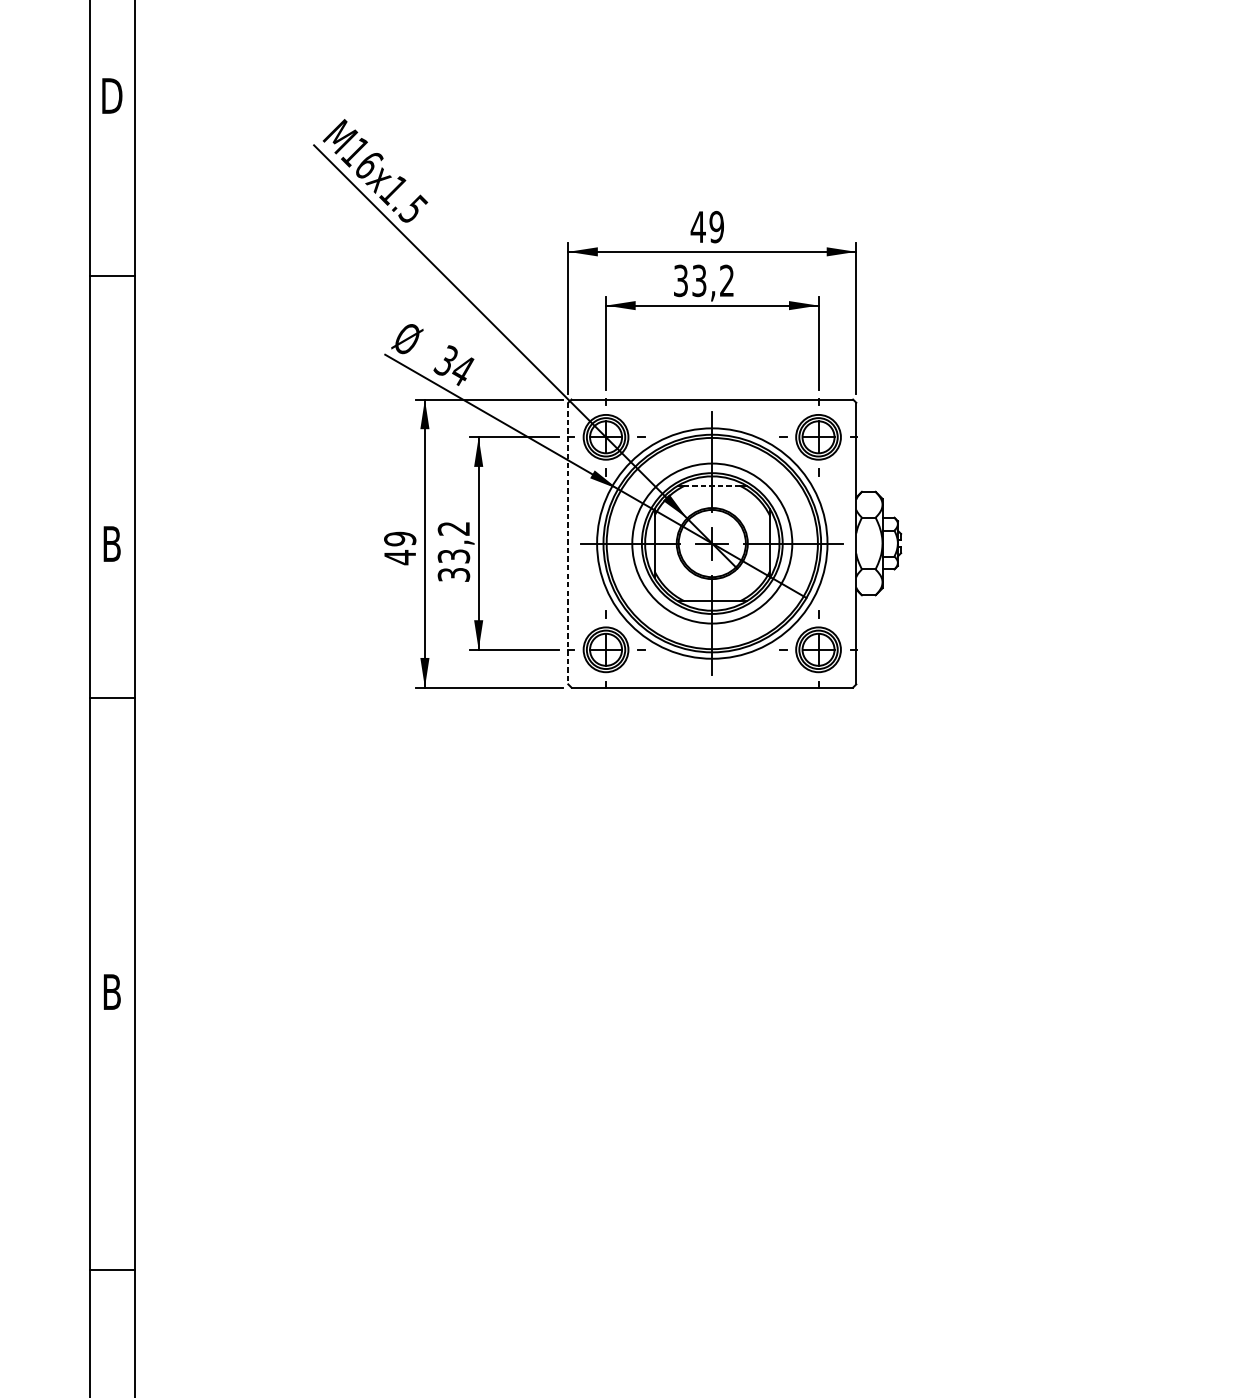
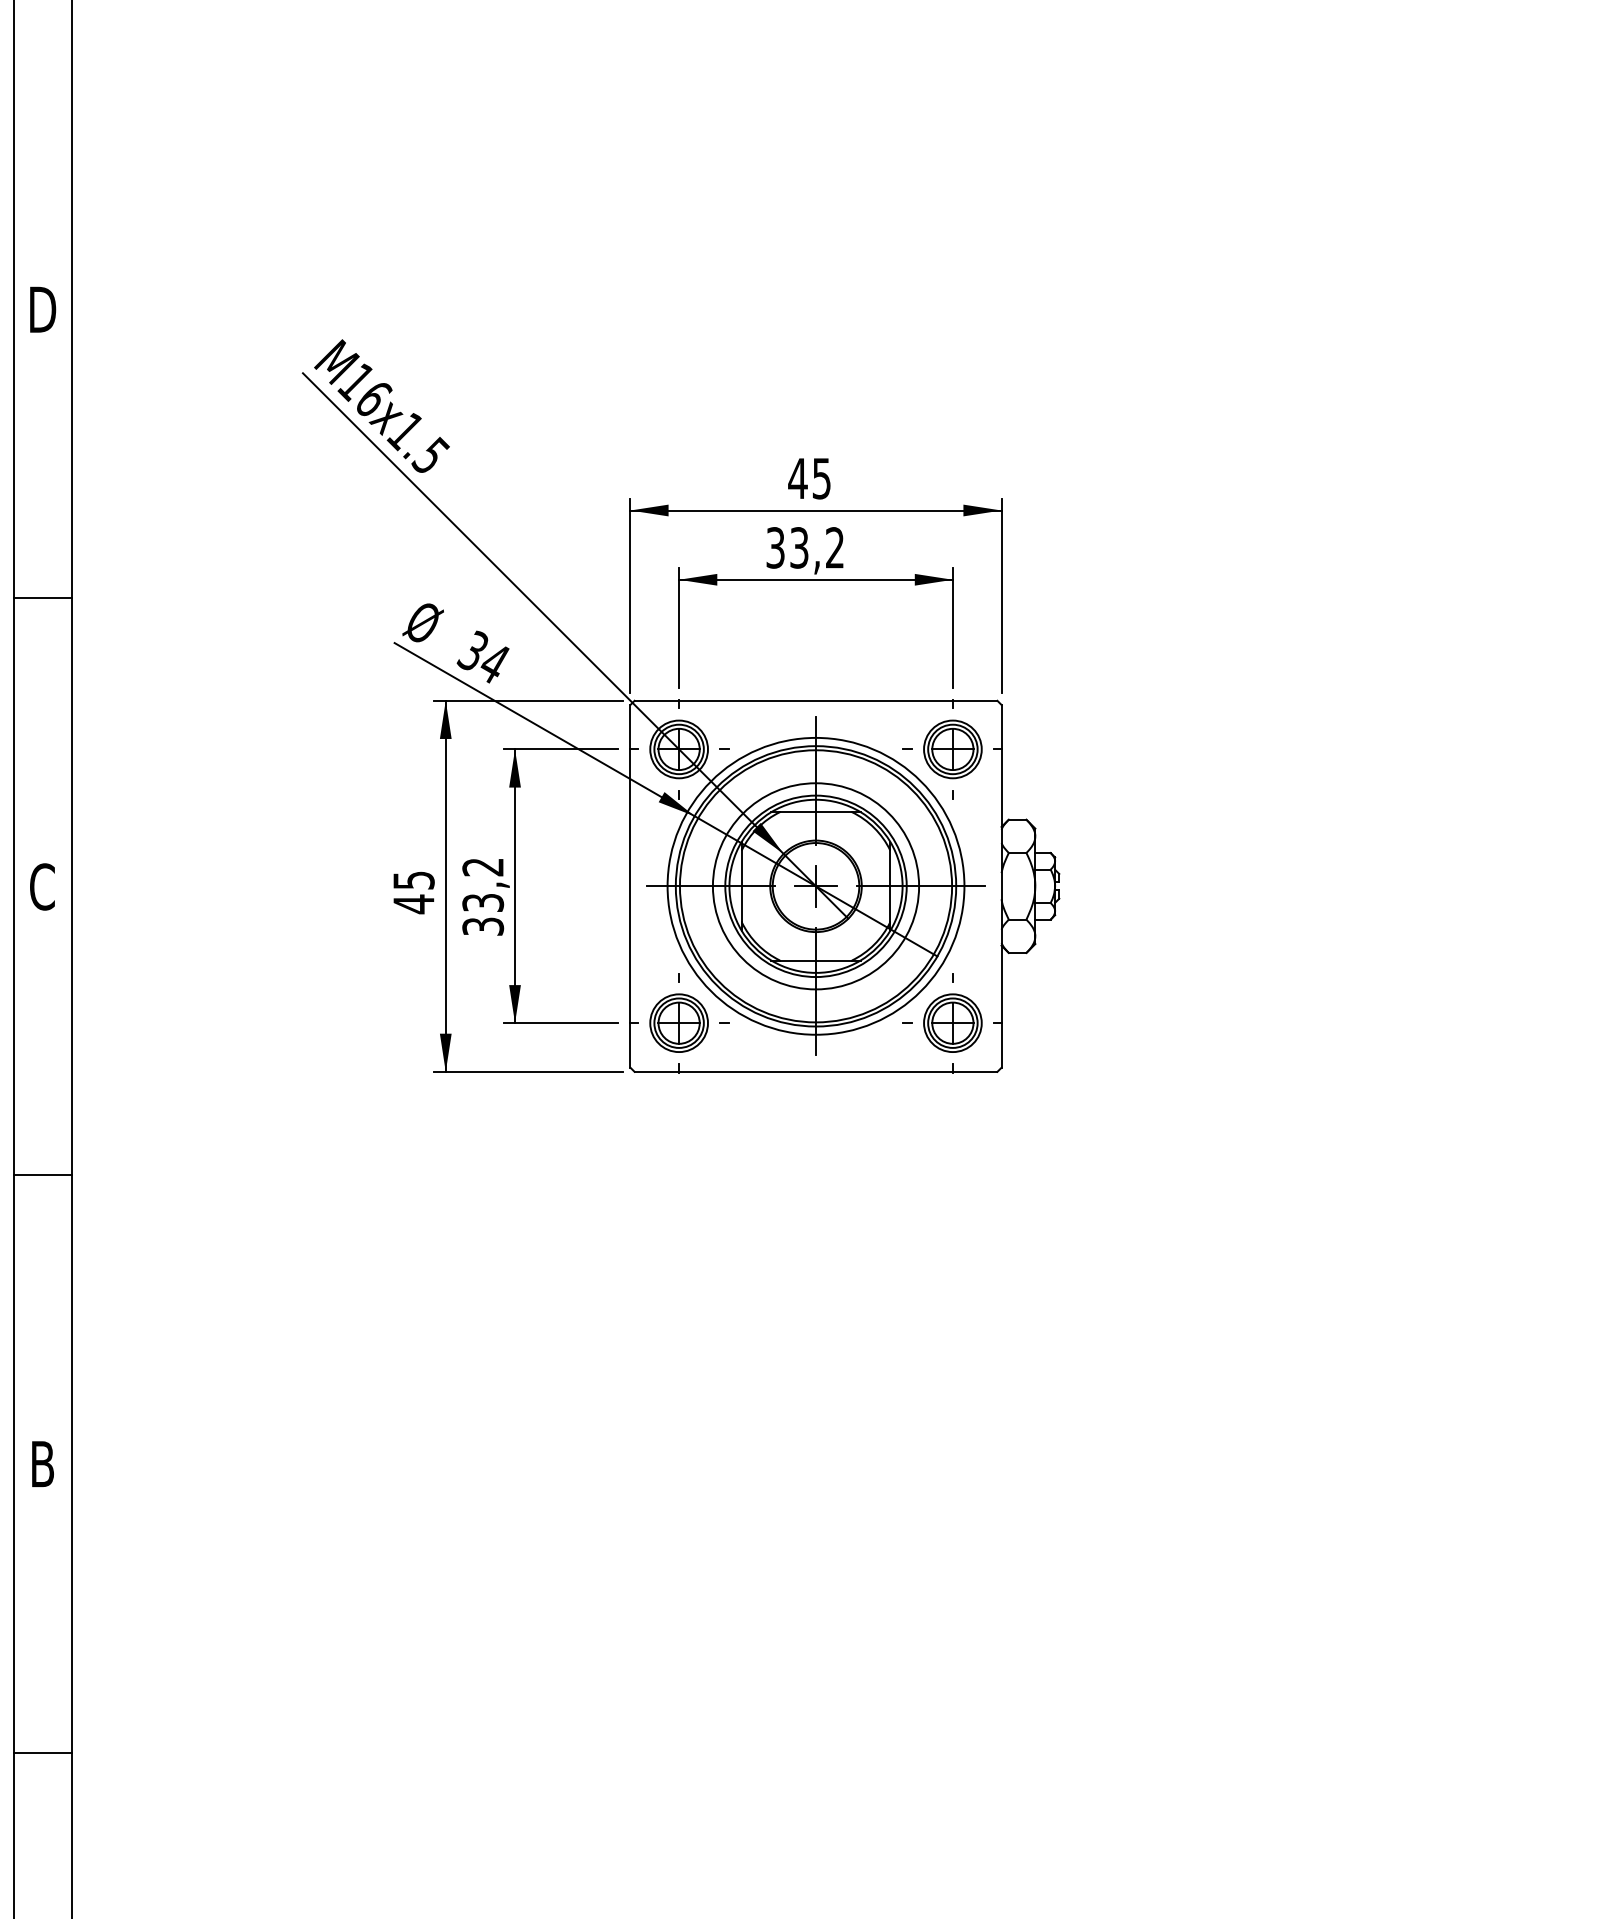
text: (716, 227) -> (821, 478), 49 -> 45
line: (111, 276) -> (42, 598), moved
line: (712, 486) -> (816, 812), dashed -> solid
text: (399, 539) -> (413, 880), 49 -> 45
text: (111, 543) -> (42, 886), B -> C
line: (568, 543) -> (630, 886), dashed -> solid
line: (111, 698) -> (42, 1175), moved
line: (111, 1270) -> (42, 1752), moved

